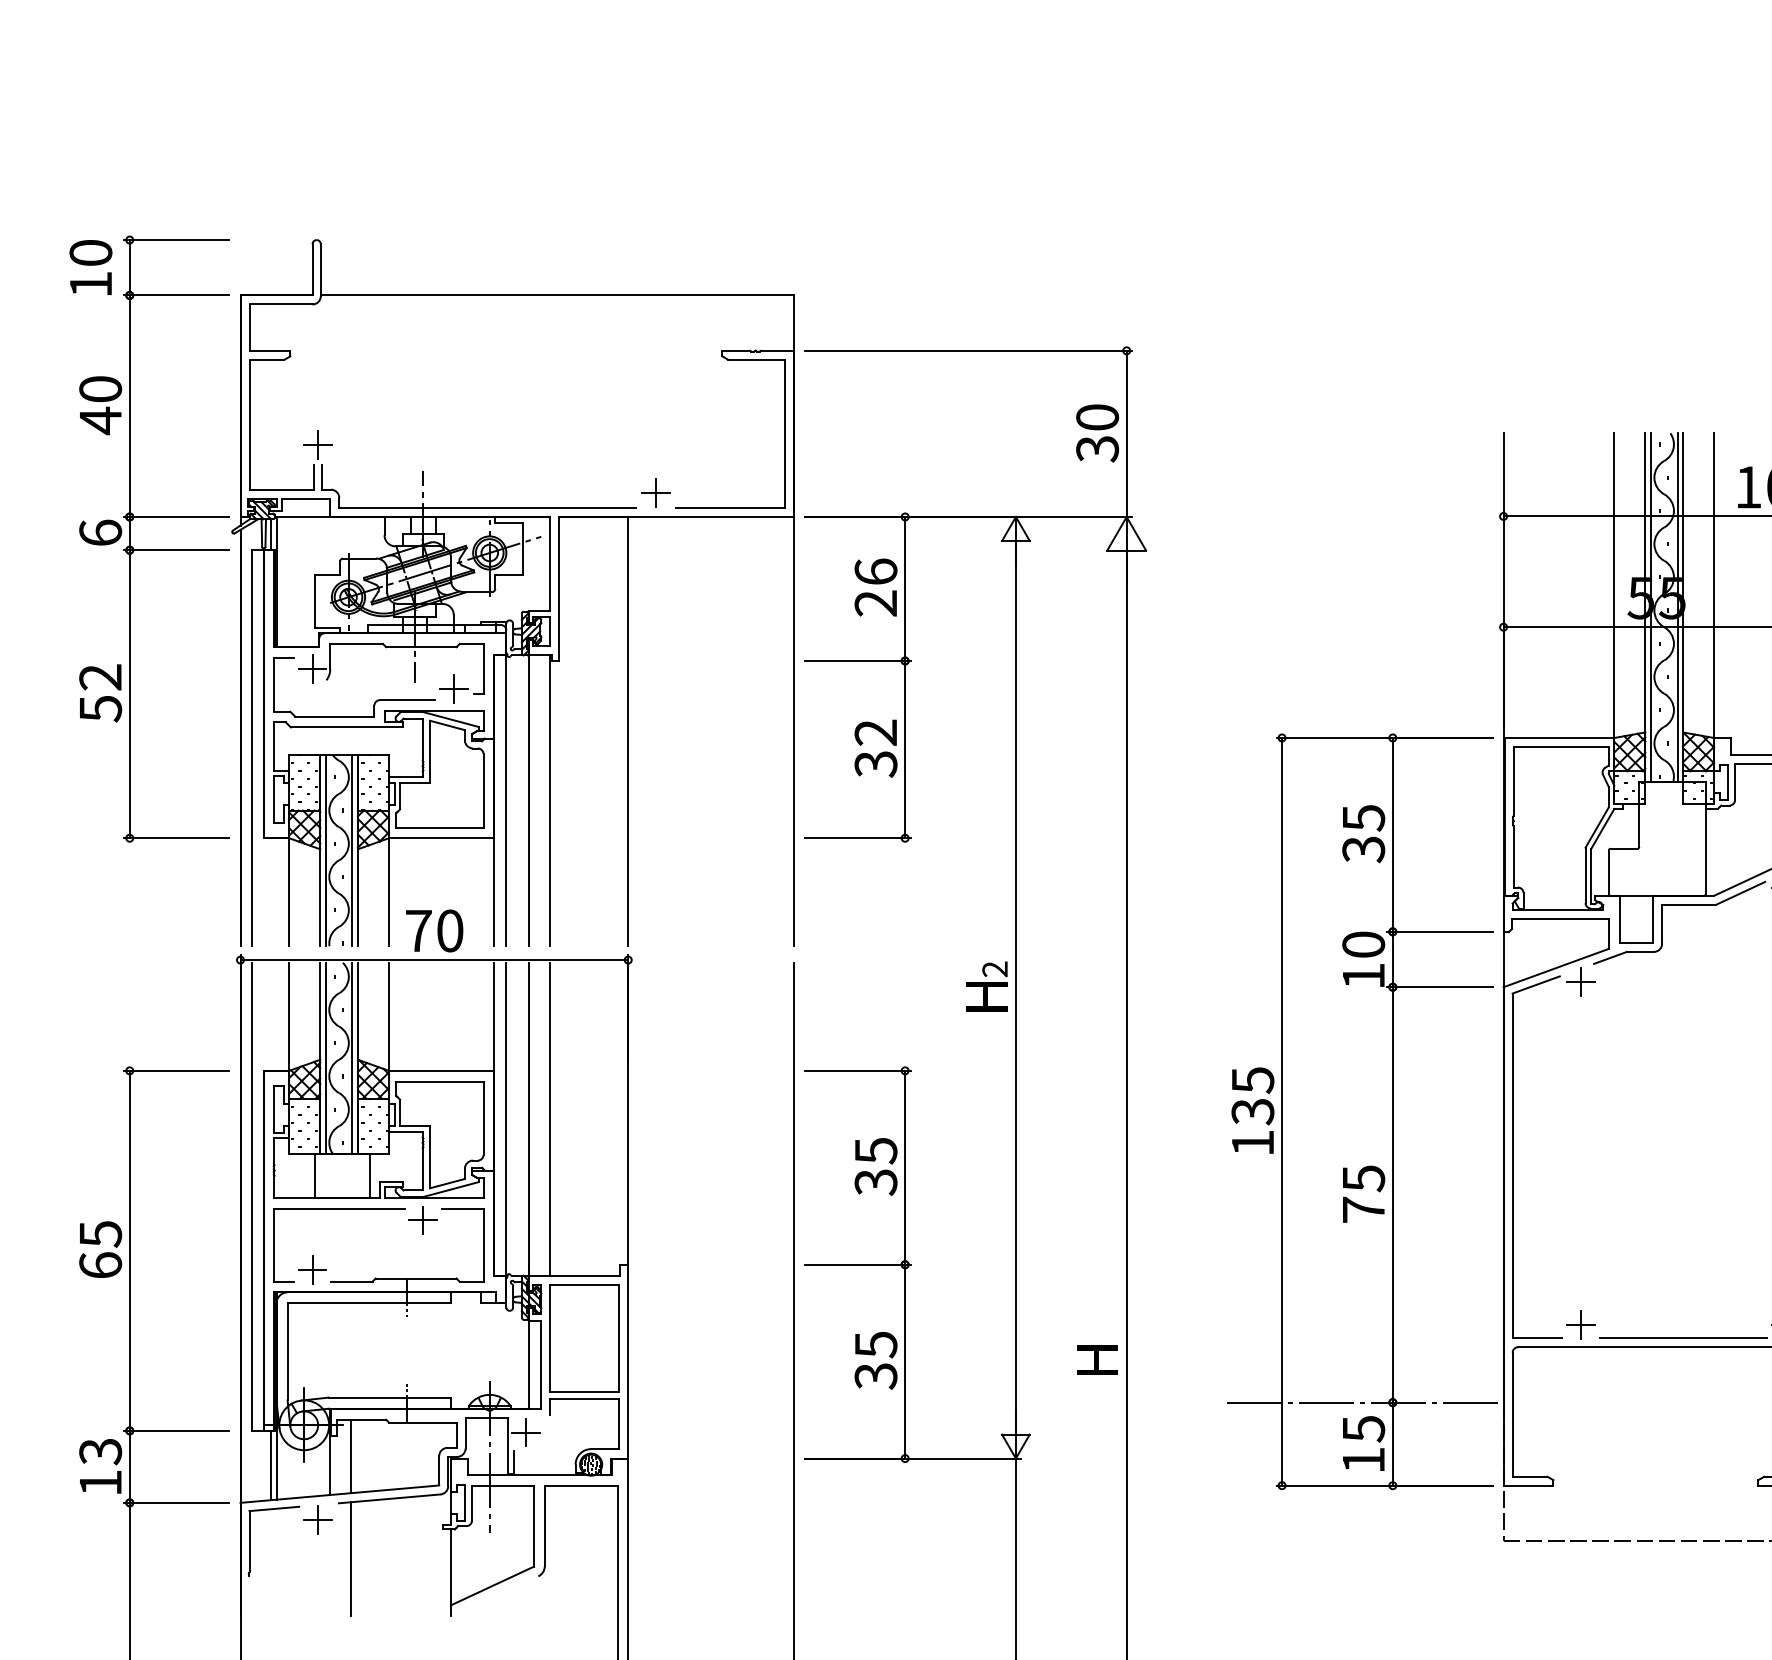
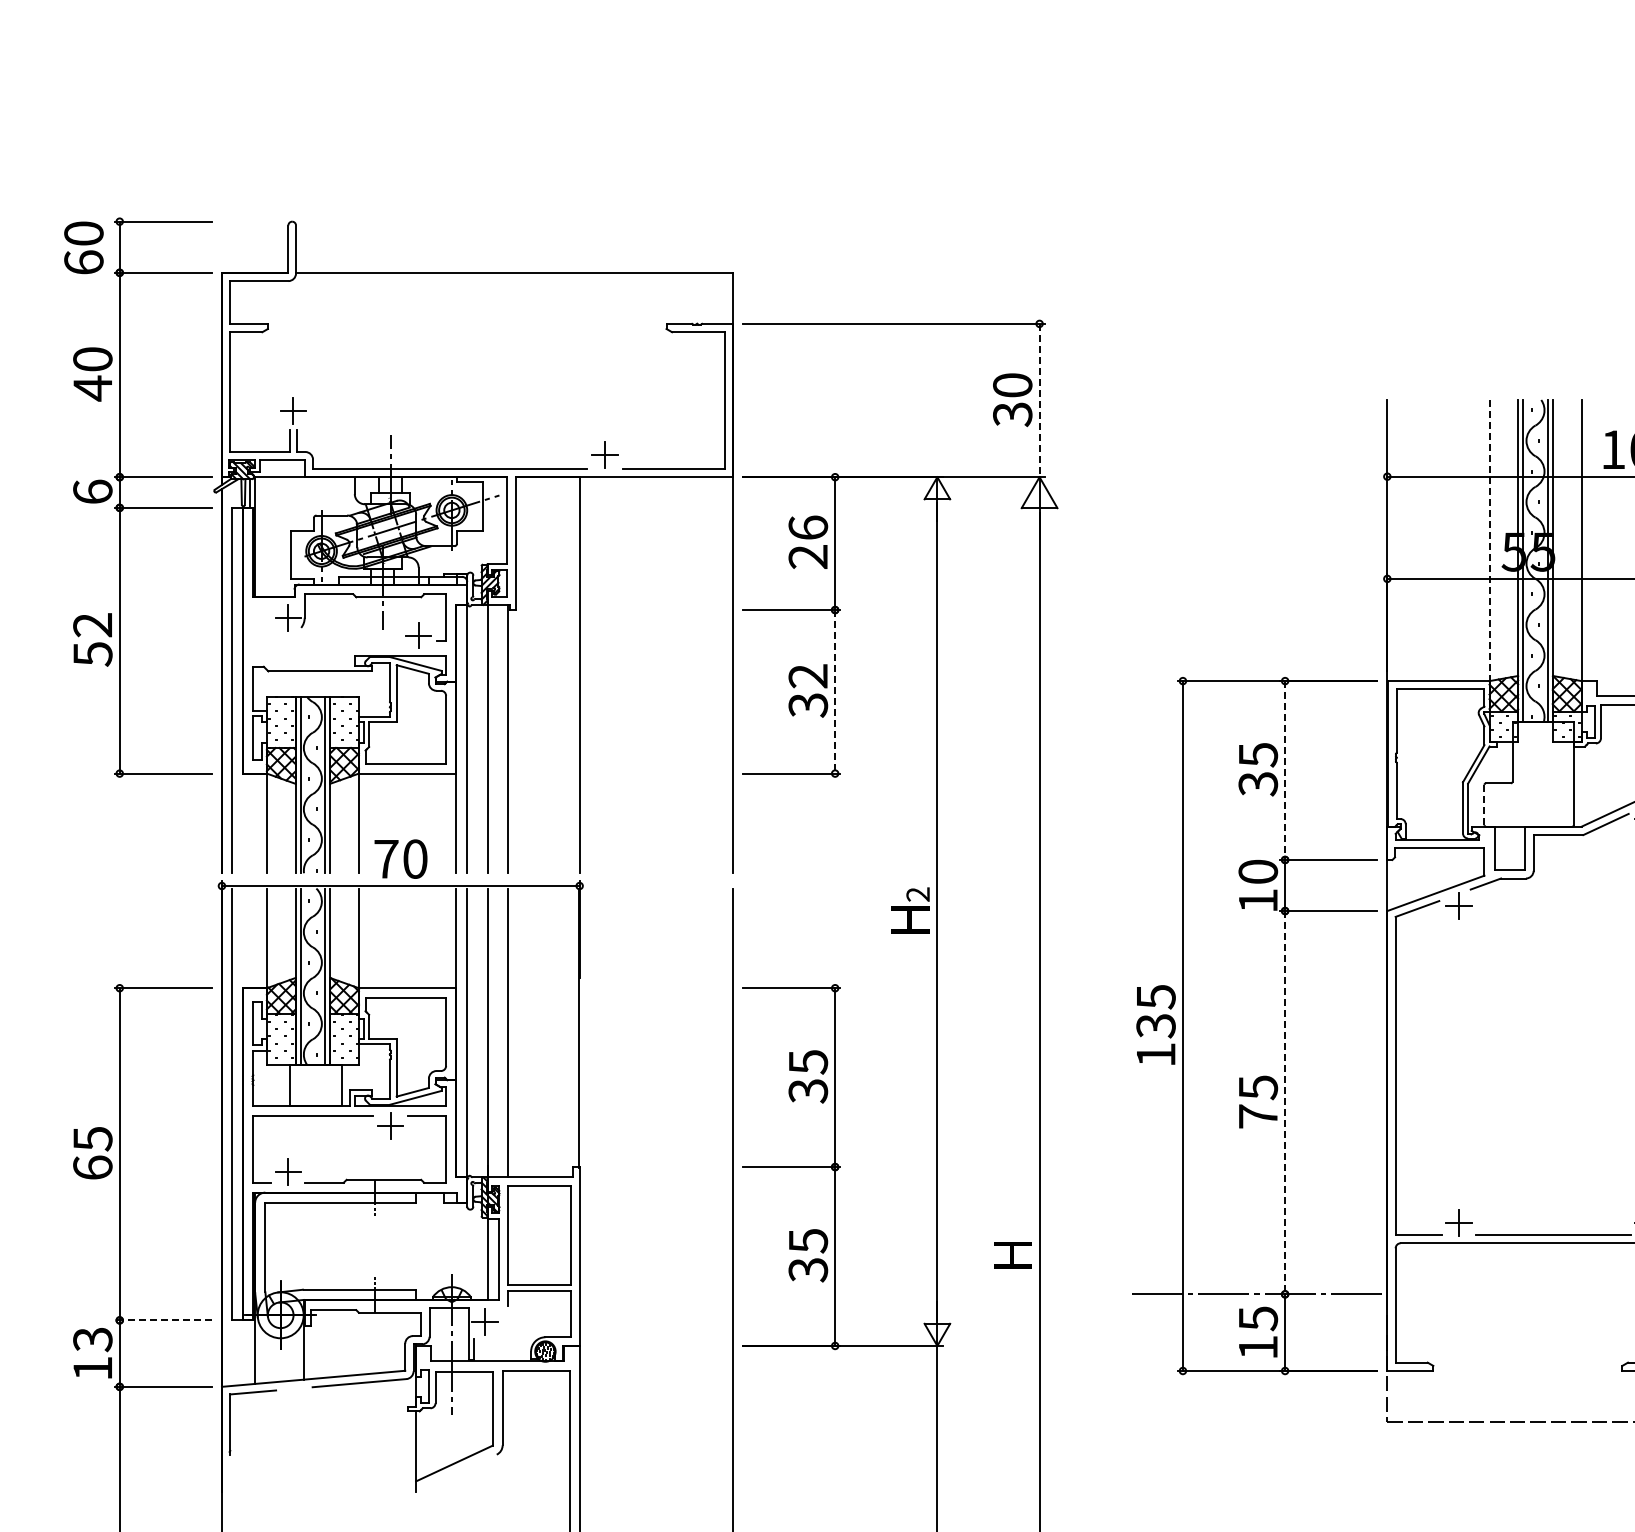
text: (90, 284) -> (83, 262), 10 -> 60
line: (1126, 433) -> (1039, 400), solid -> dashed
line: (1614, 585) -> (1489, 540), solid -> dashed
part: (374, 701) -> (345, 647), removed
line: (905, 749) -> (835, 691), solid -> dashed
line: (1393, 835) -> (1285, 771), solid -> dashed
line: (1608, 871) -> (1484, 804), solid -> dashed
line: (1393, 1194) -> (1285, 1102), solid -> dashed
line: (177, 1430) -> (163, 1320), solid -> dashed
line: (351, 1455) -> (324, 1343), removed
line: (271, 1465) -> (250, 1352), removed
part: (318, 1519) -> (293, 1402), removed
line: (351, 1558) -> (324, 1438), removed

